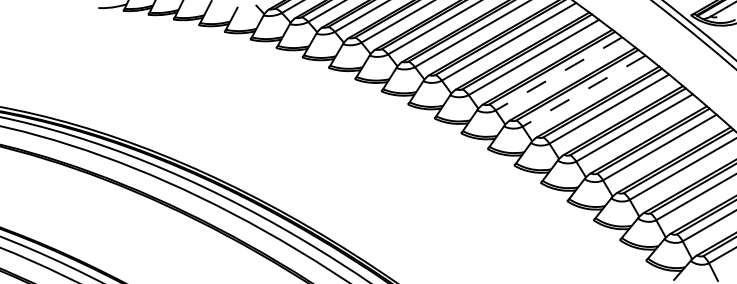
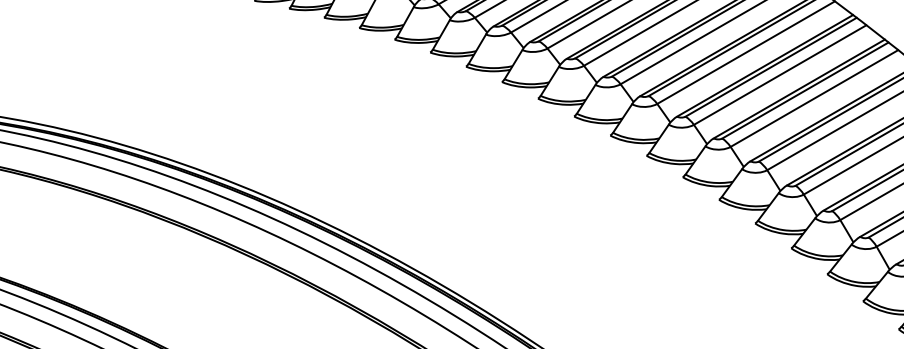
line: (558, 74) -> (779, 75), dashed -> solid
line: (584, 91) -> (815, 99), dashed -> solid

